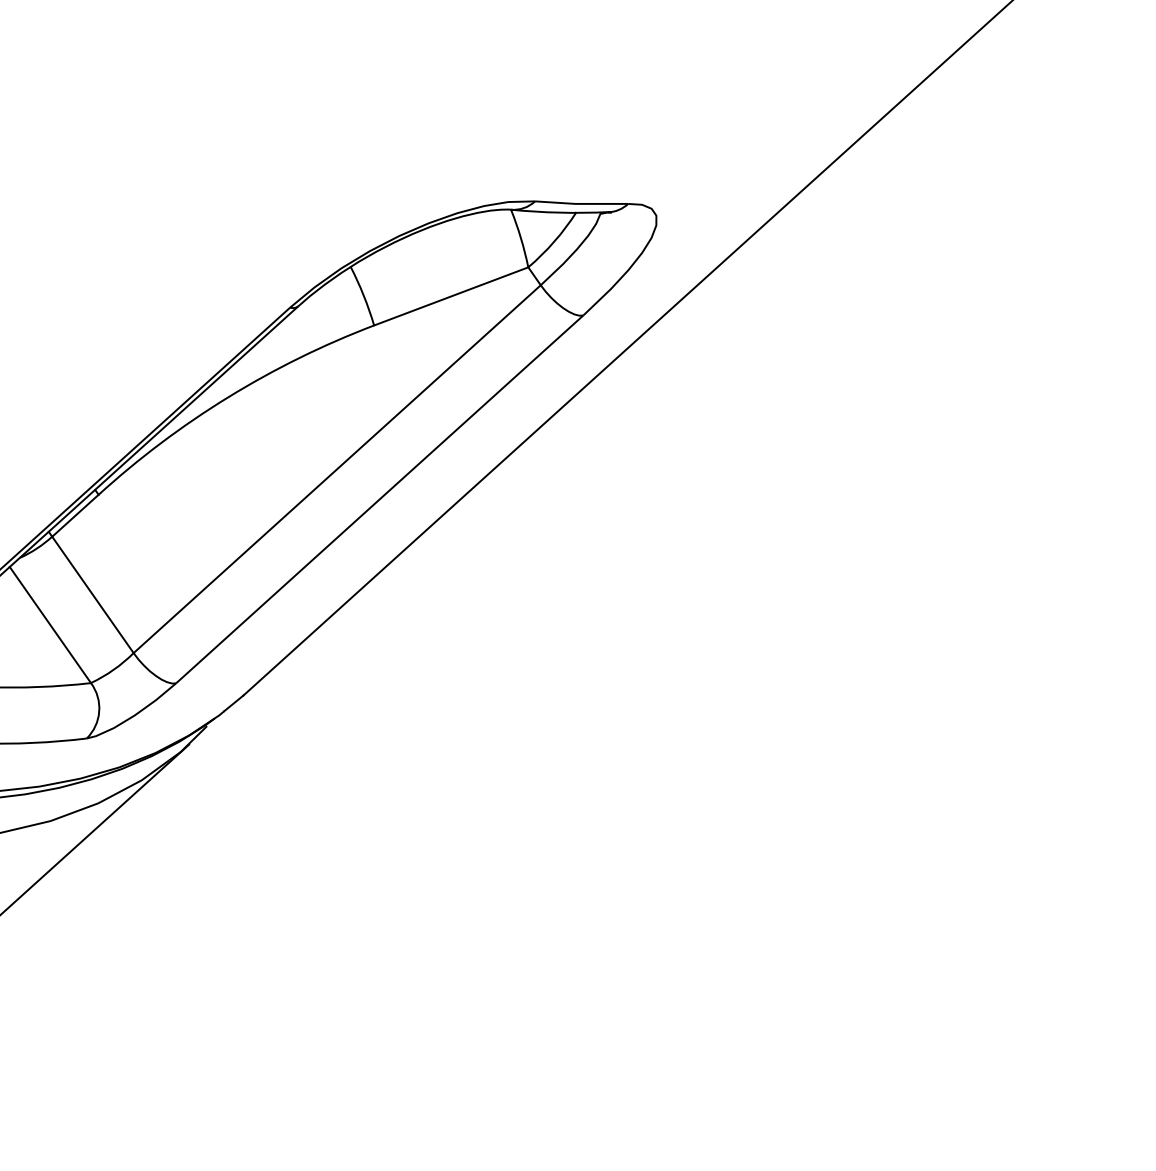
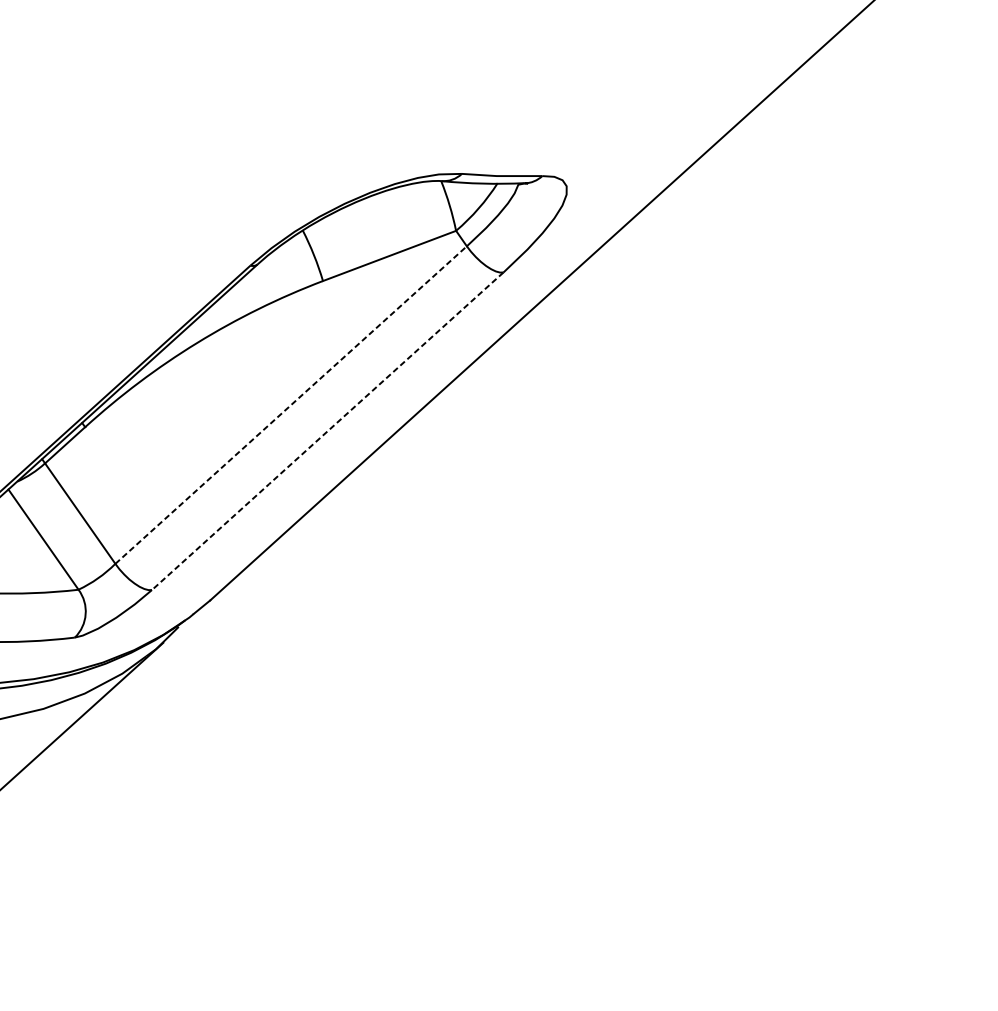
line: (337, 468) -> (291, 404), solid -> dashed
line: (379, 499) -> (327, 431), solid -> dashed

